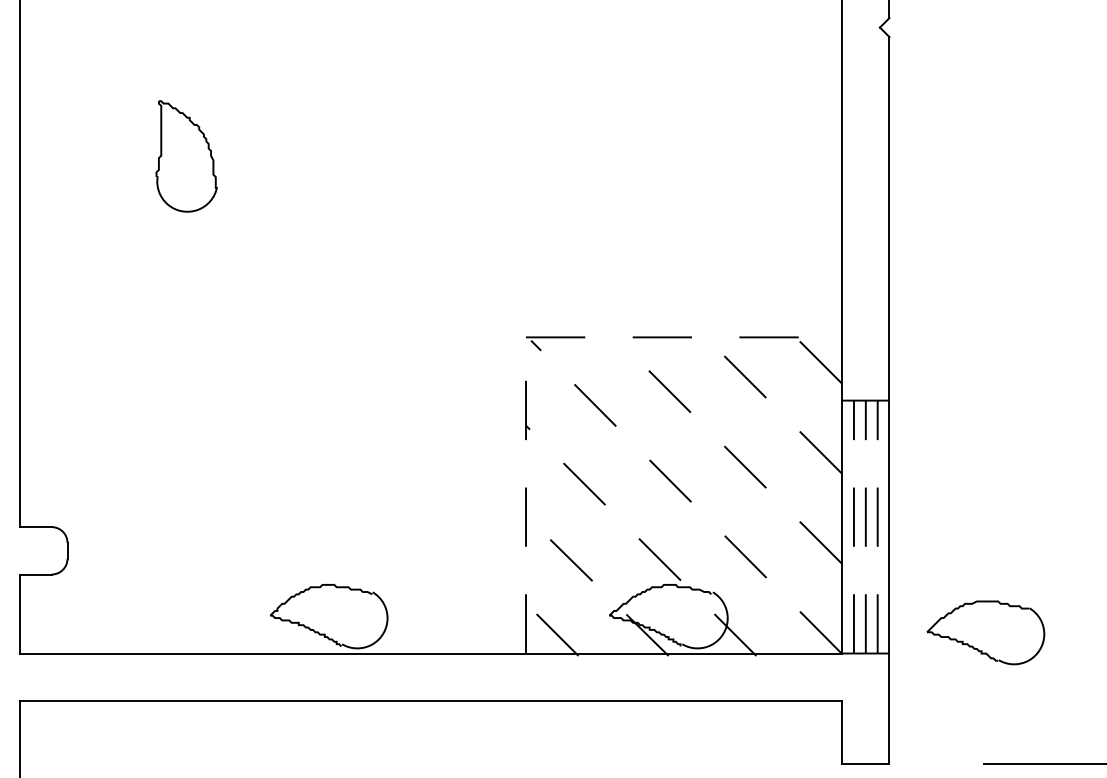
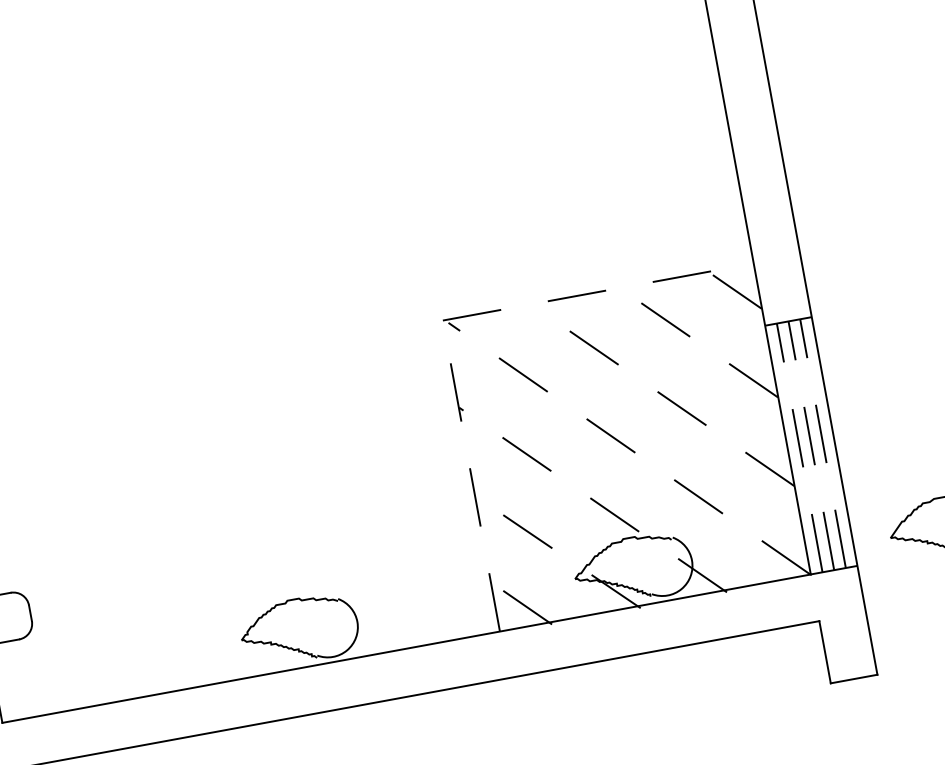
part: (186, 156) -> (76, 203), removed

